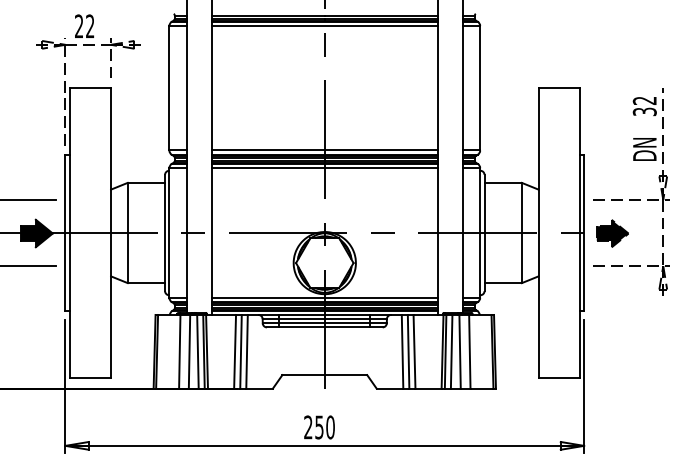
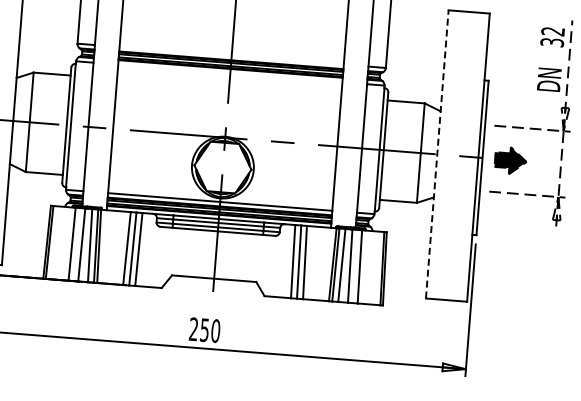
line: (324, 150) -> (231, 55), removed
line: (324, 168) -> (230, 73), removed
line: (538, 232) -> (437, 153), solid -> dashed

